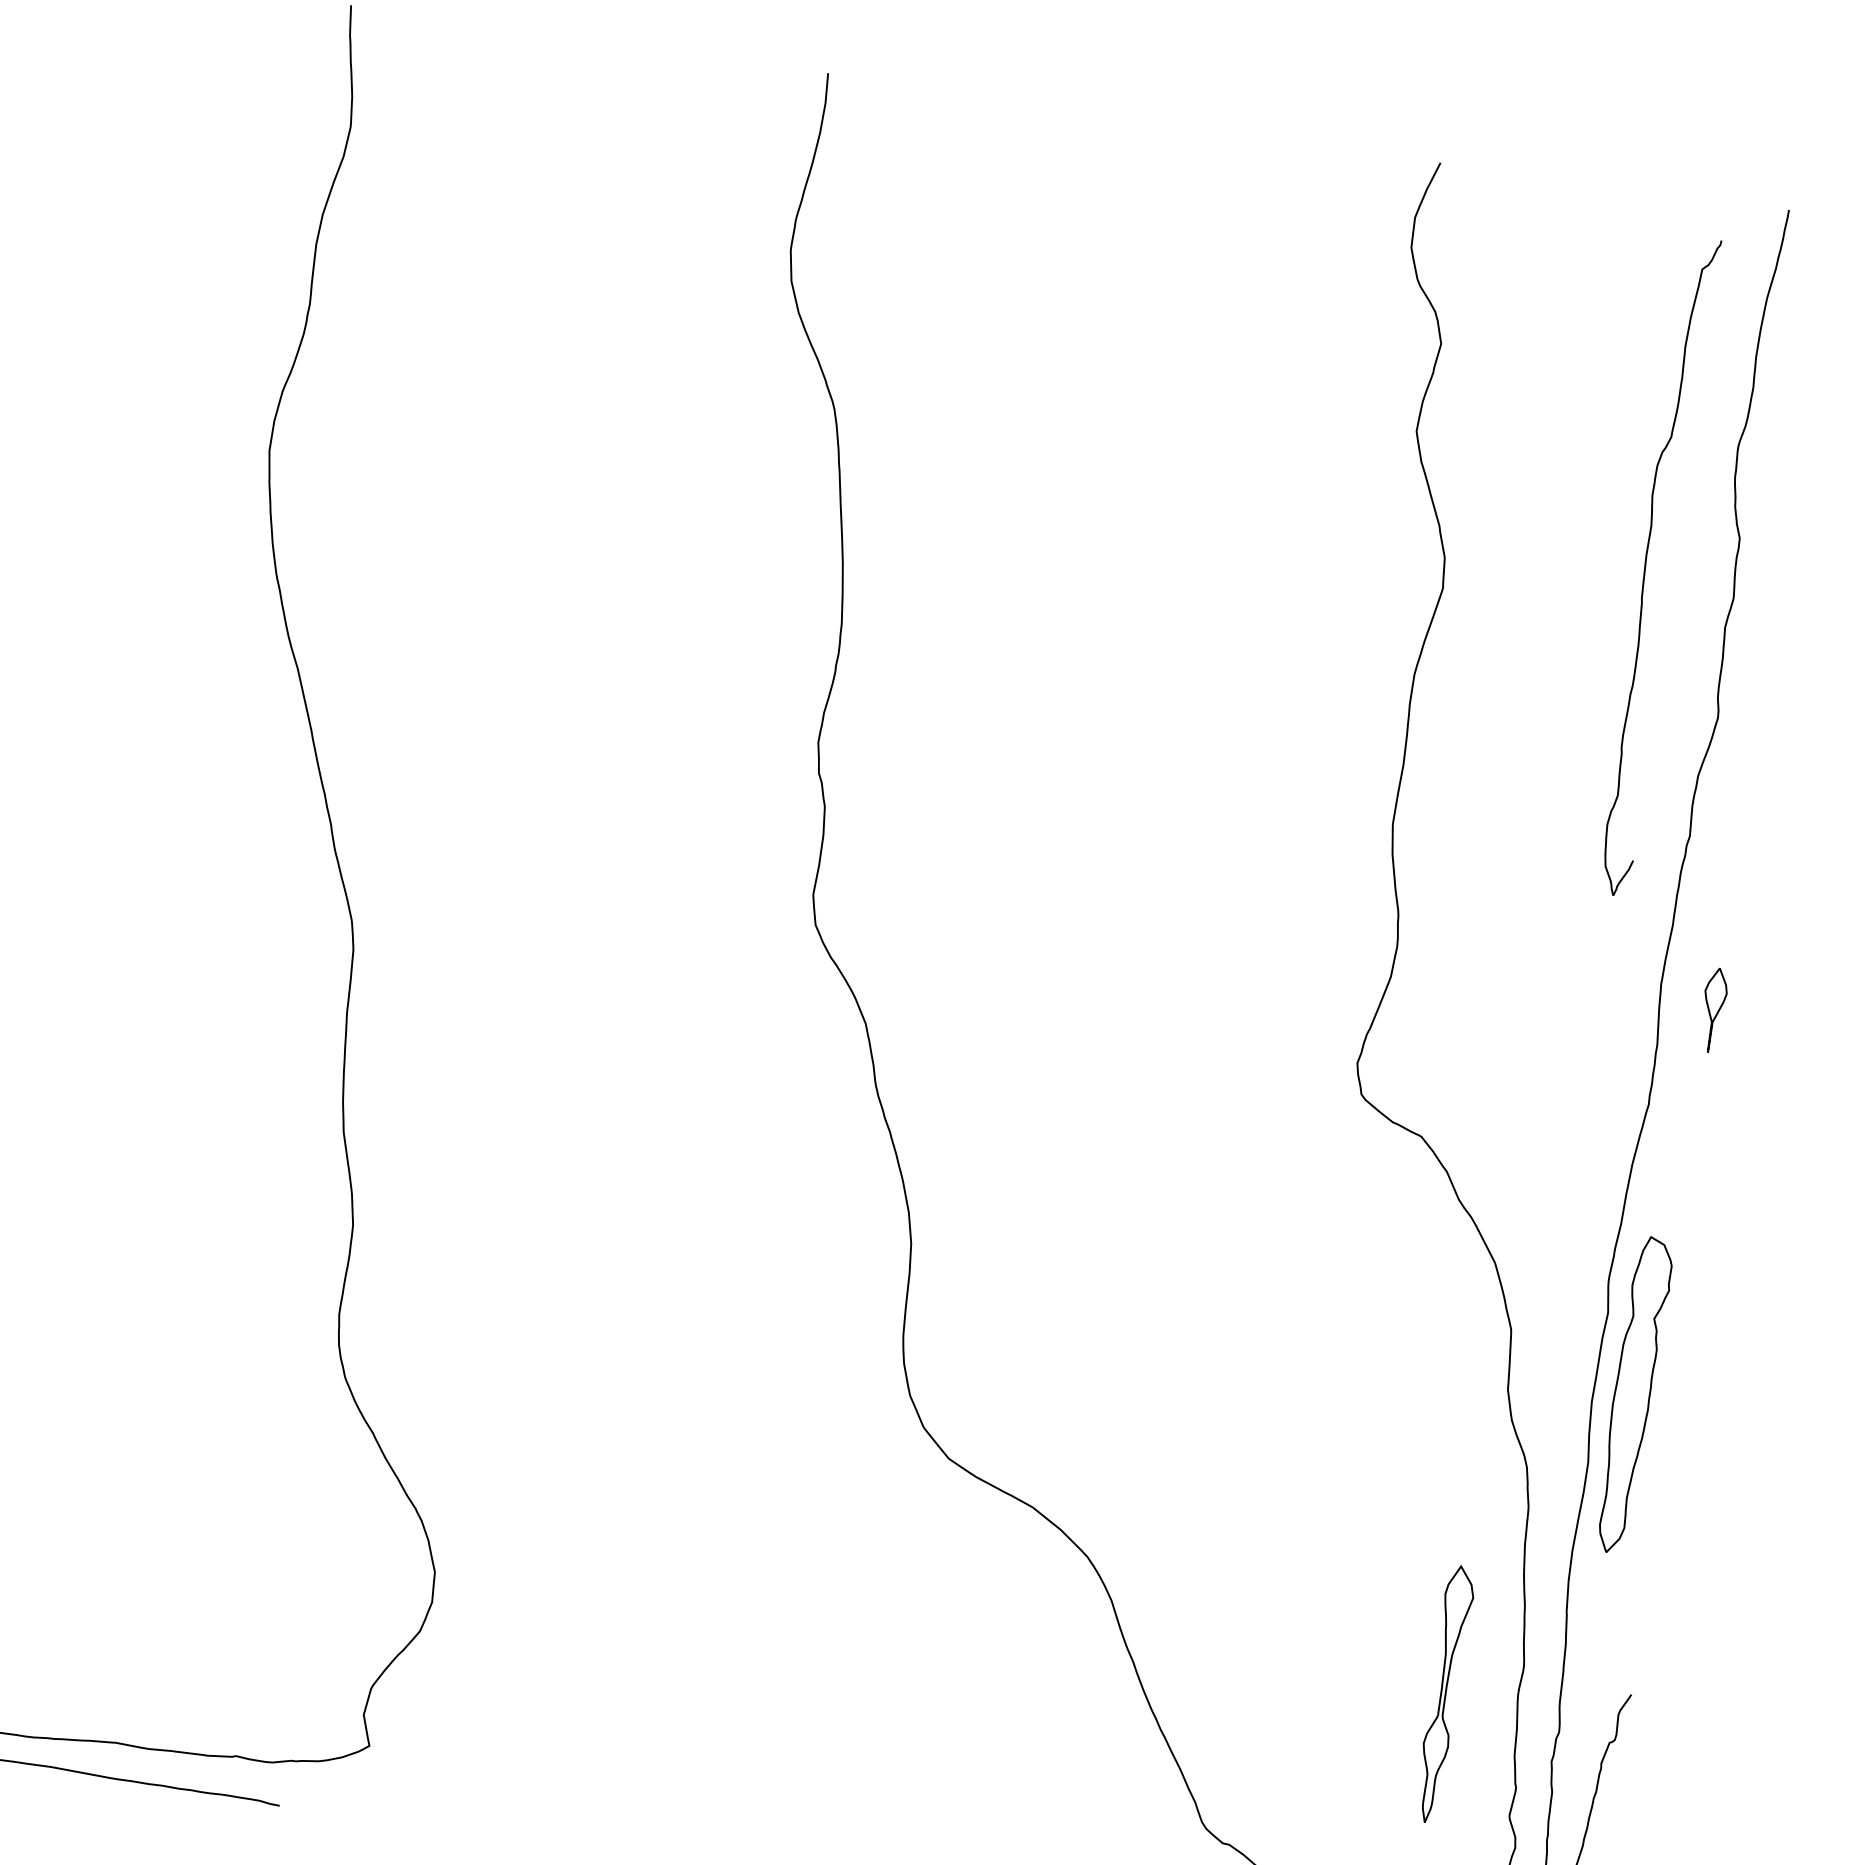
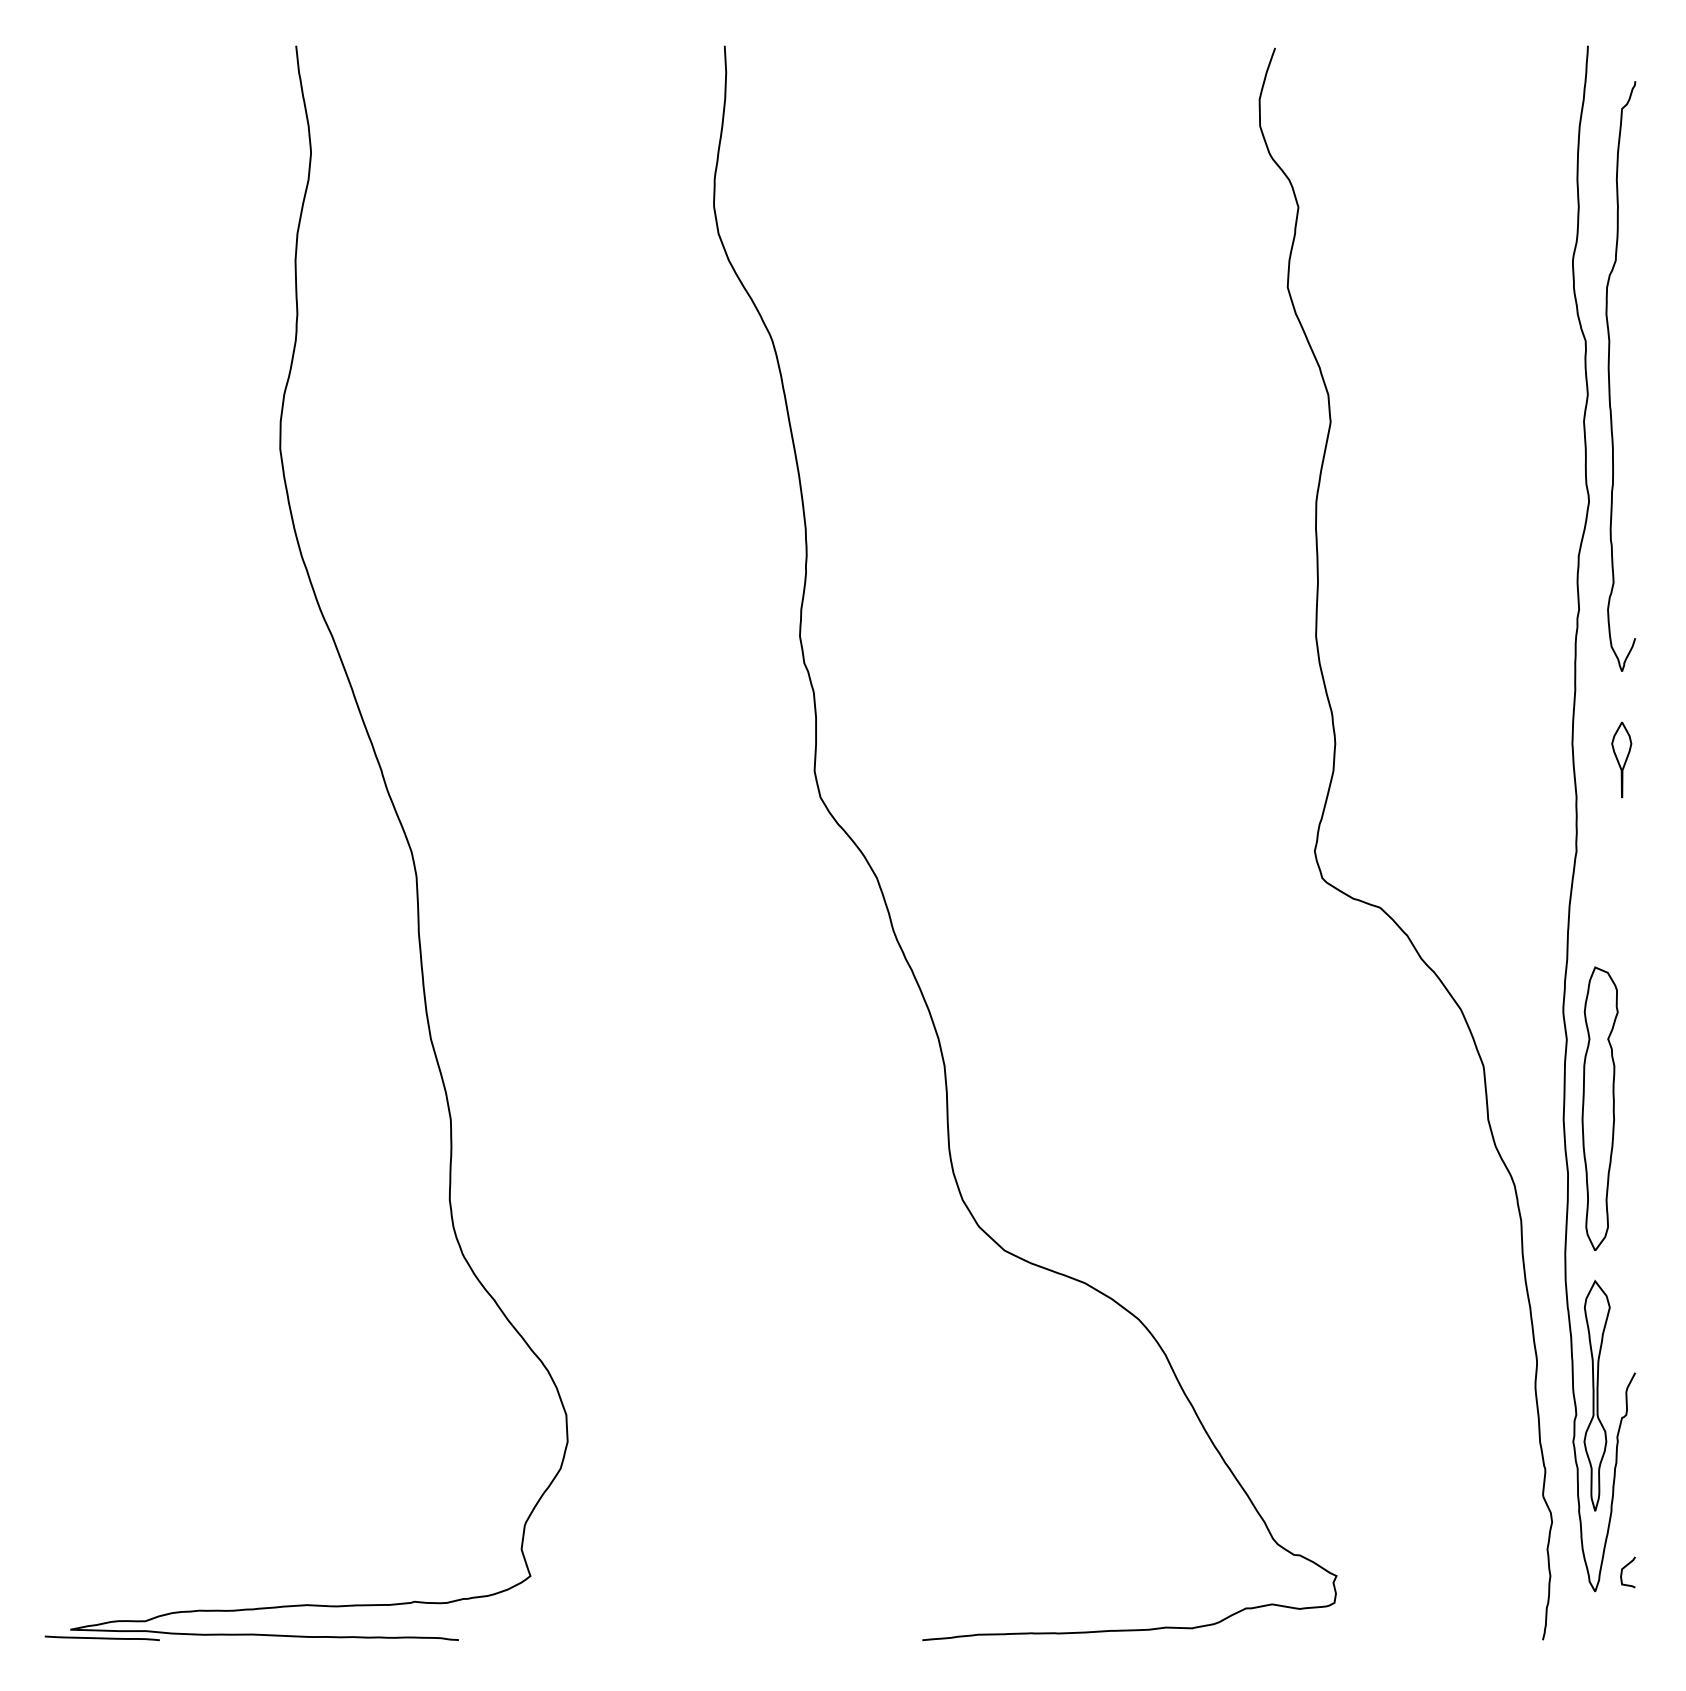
part: (1645, 565) -> (1609, 376), moved
part: (1444, 1693) -> (1596, 1395), moved

